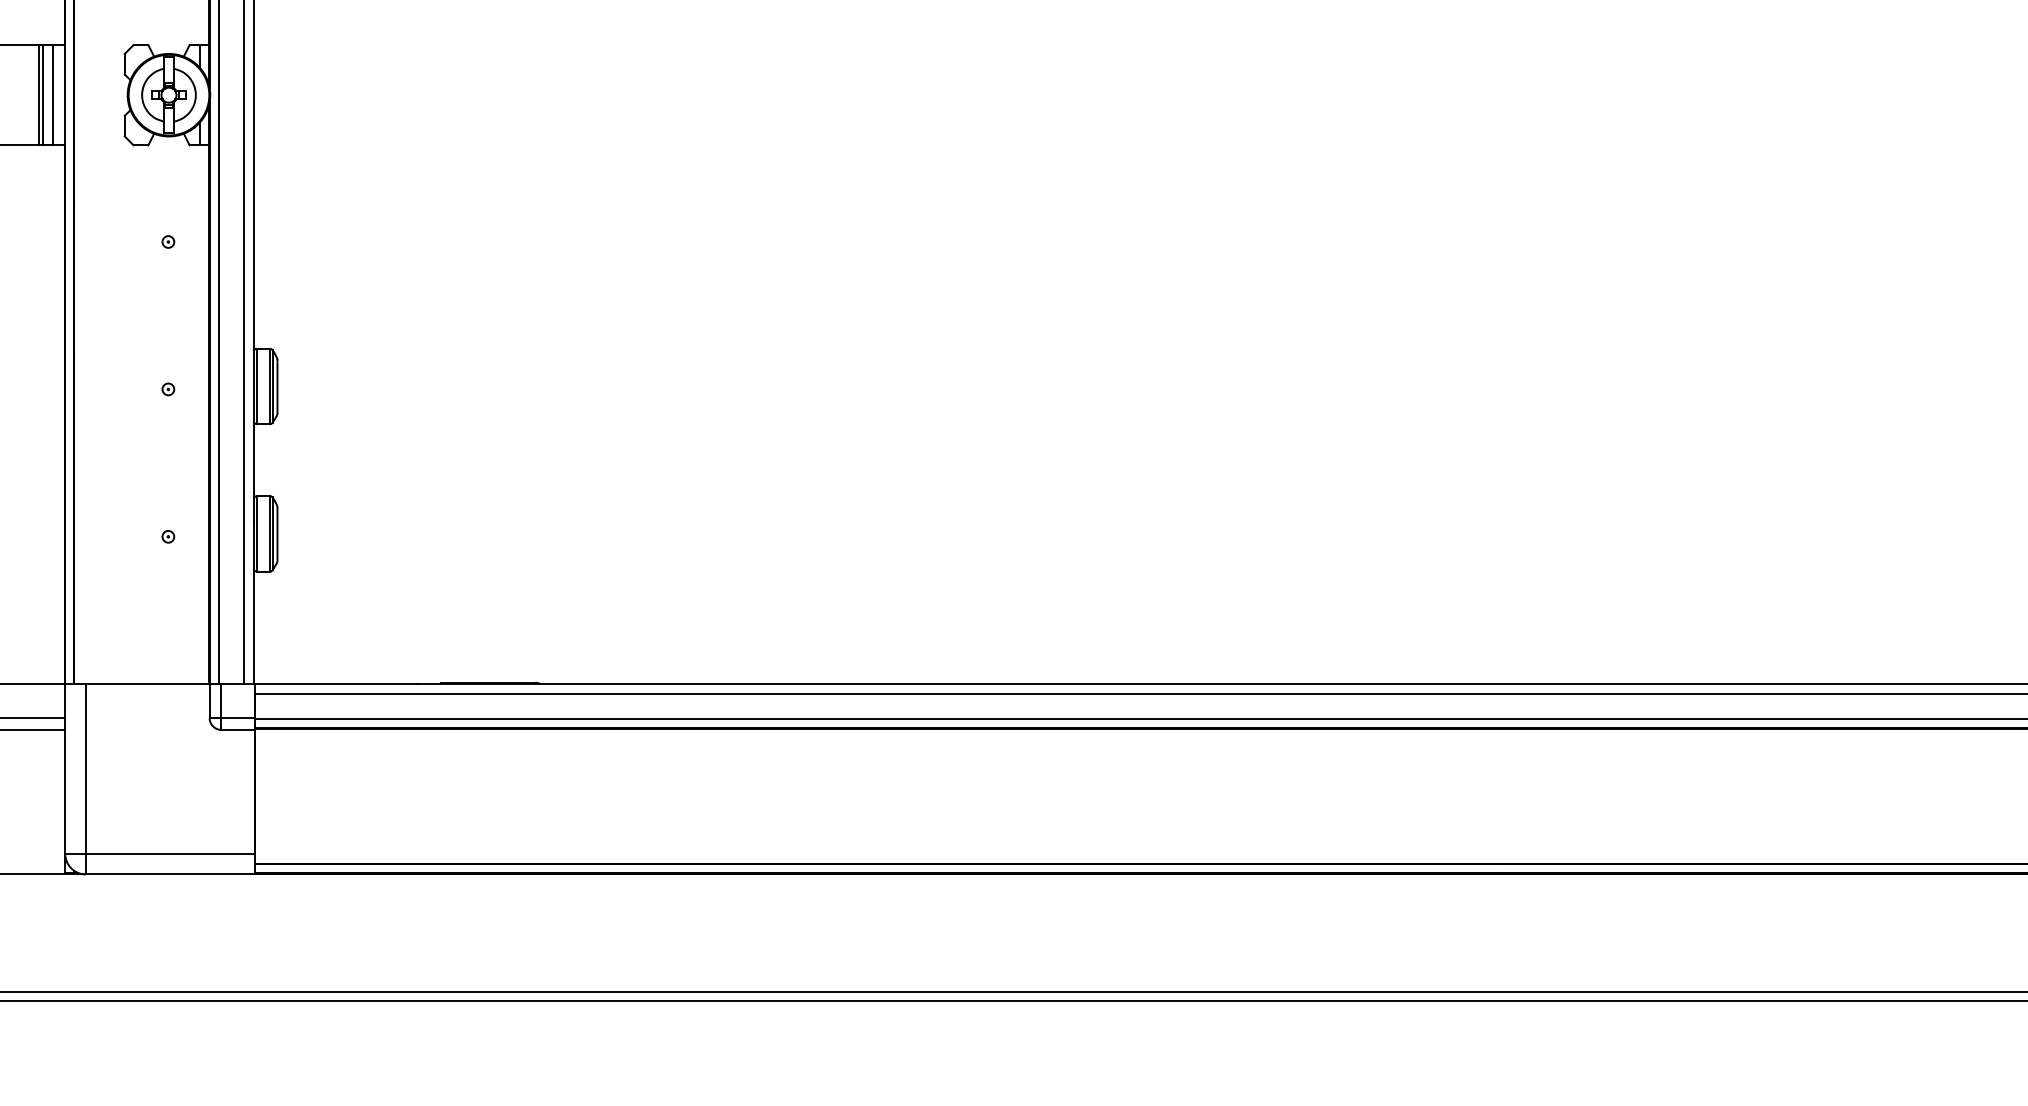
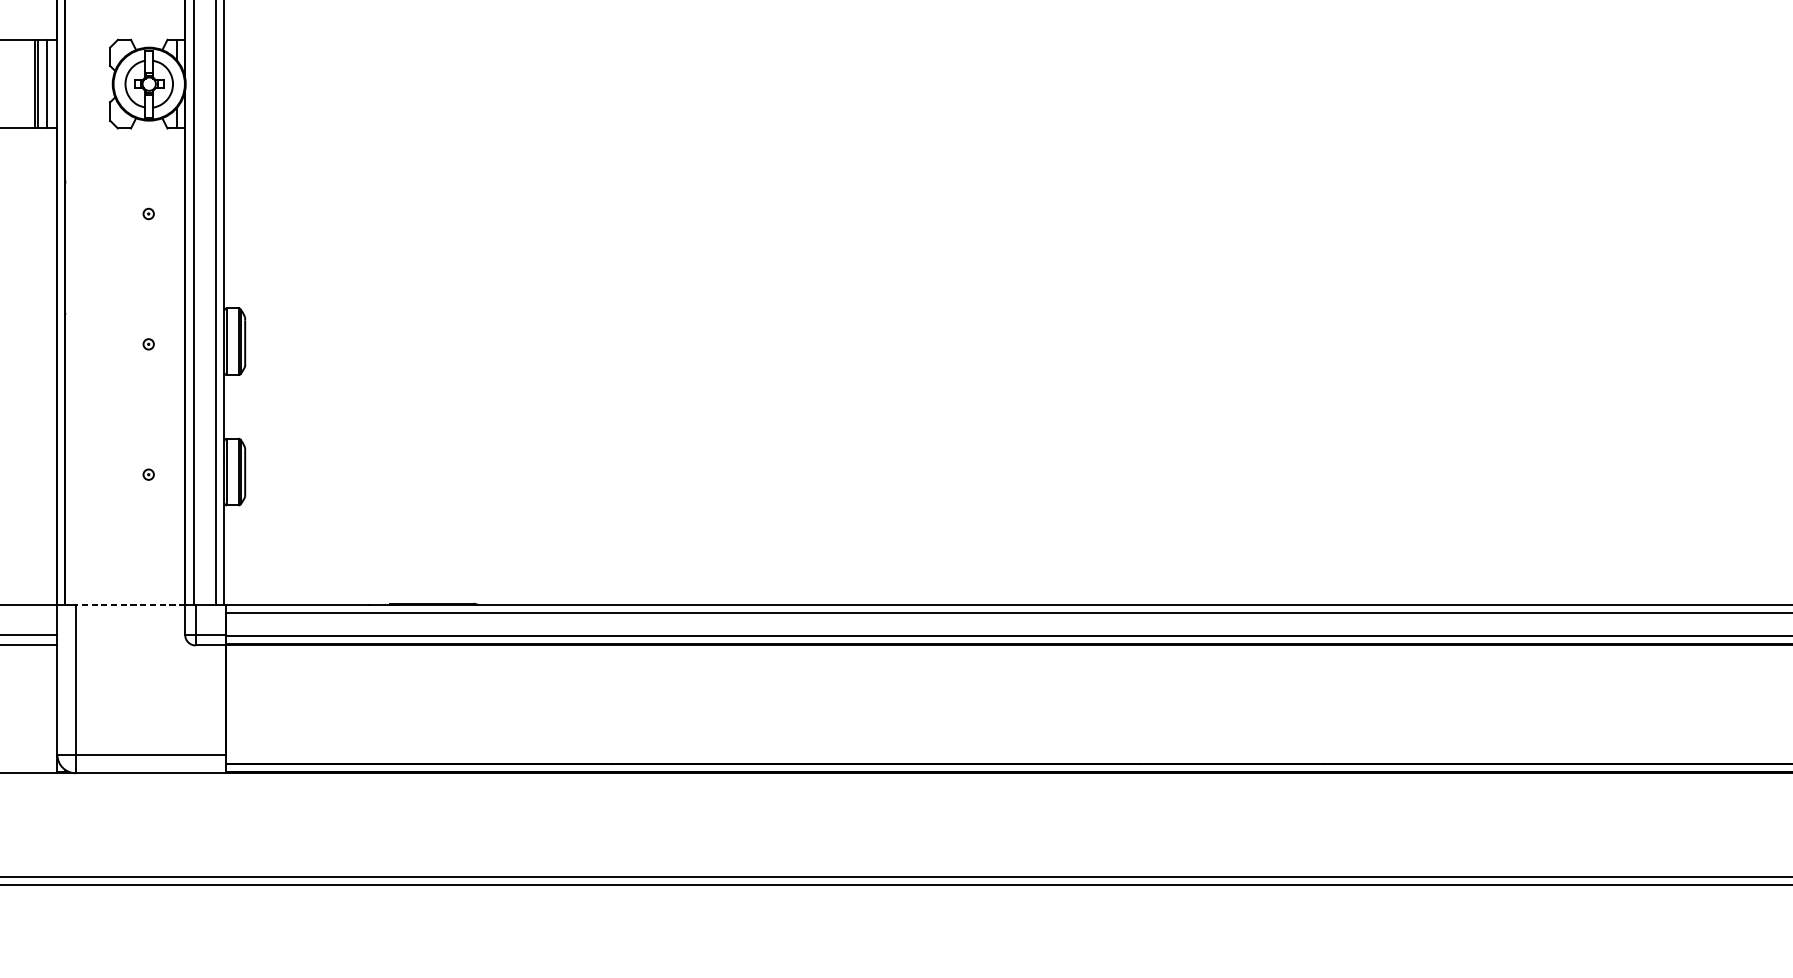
line: (147, 684) -> (130, 605), solid -> dashed

